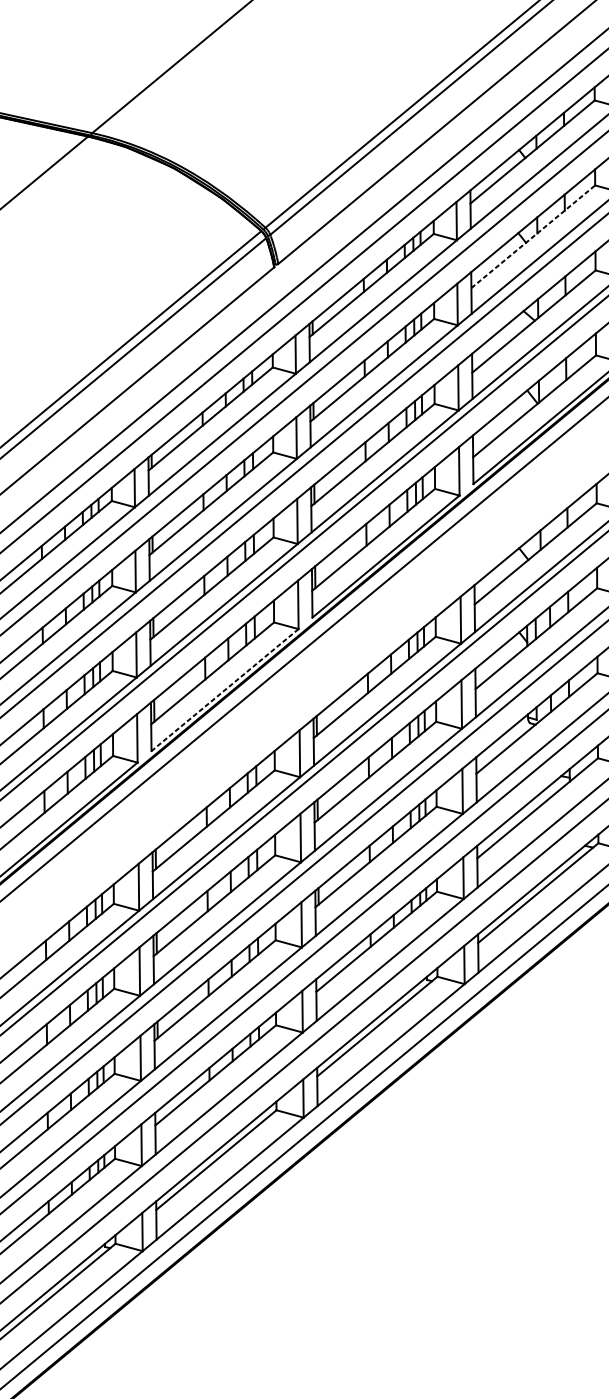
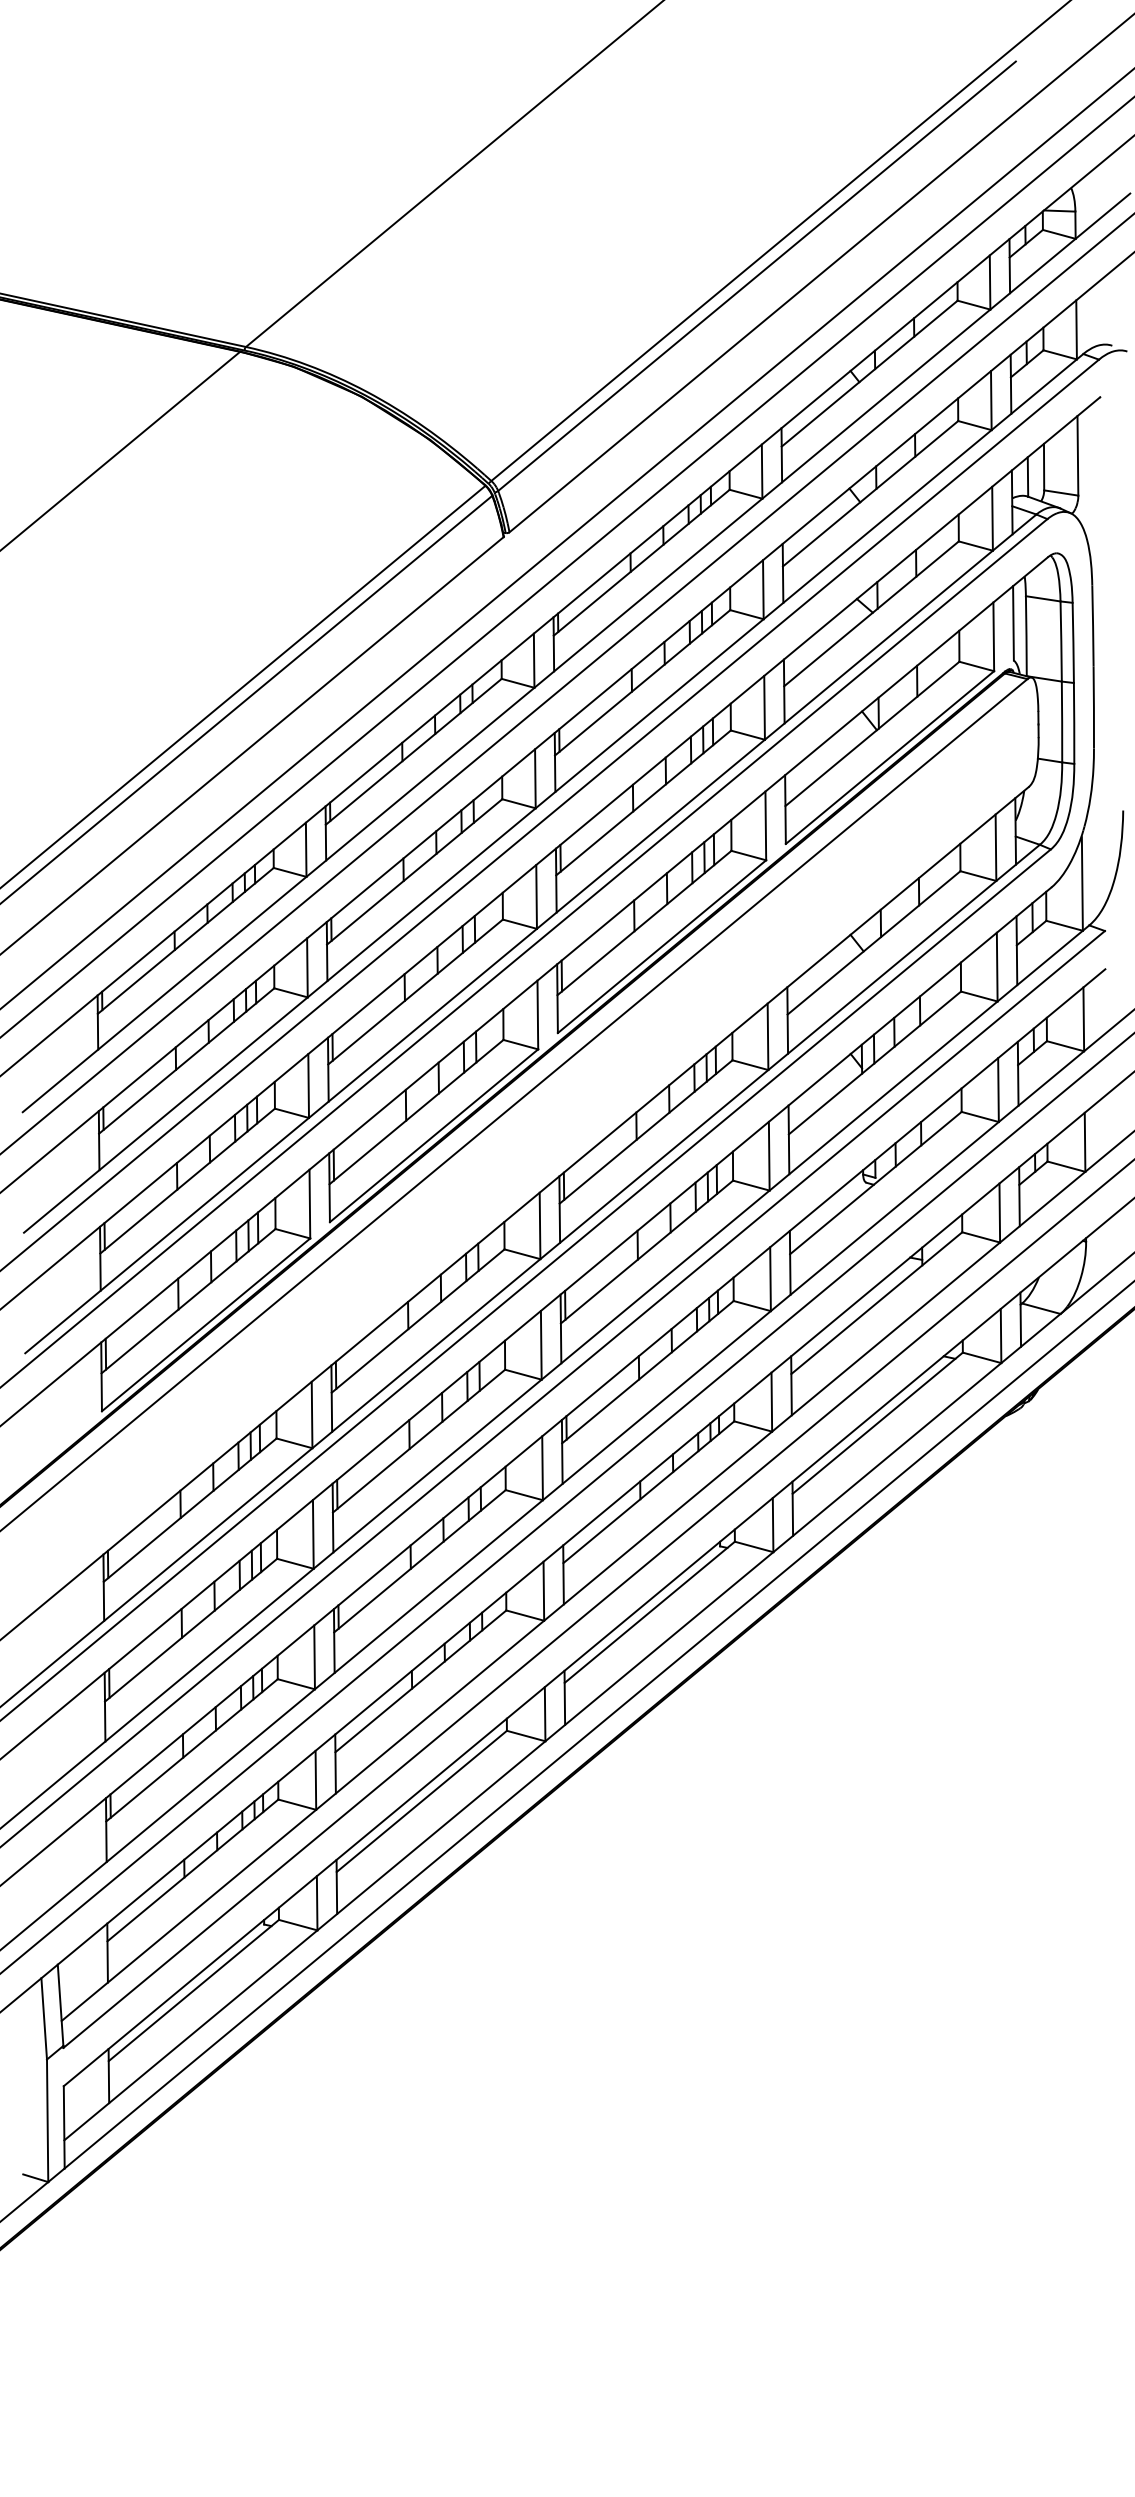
line: (533, 236) -> (870, 493), dashed -> solid
line: (224, 690) -> (433, 1136), dashed -> solid

